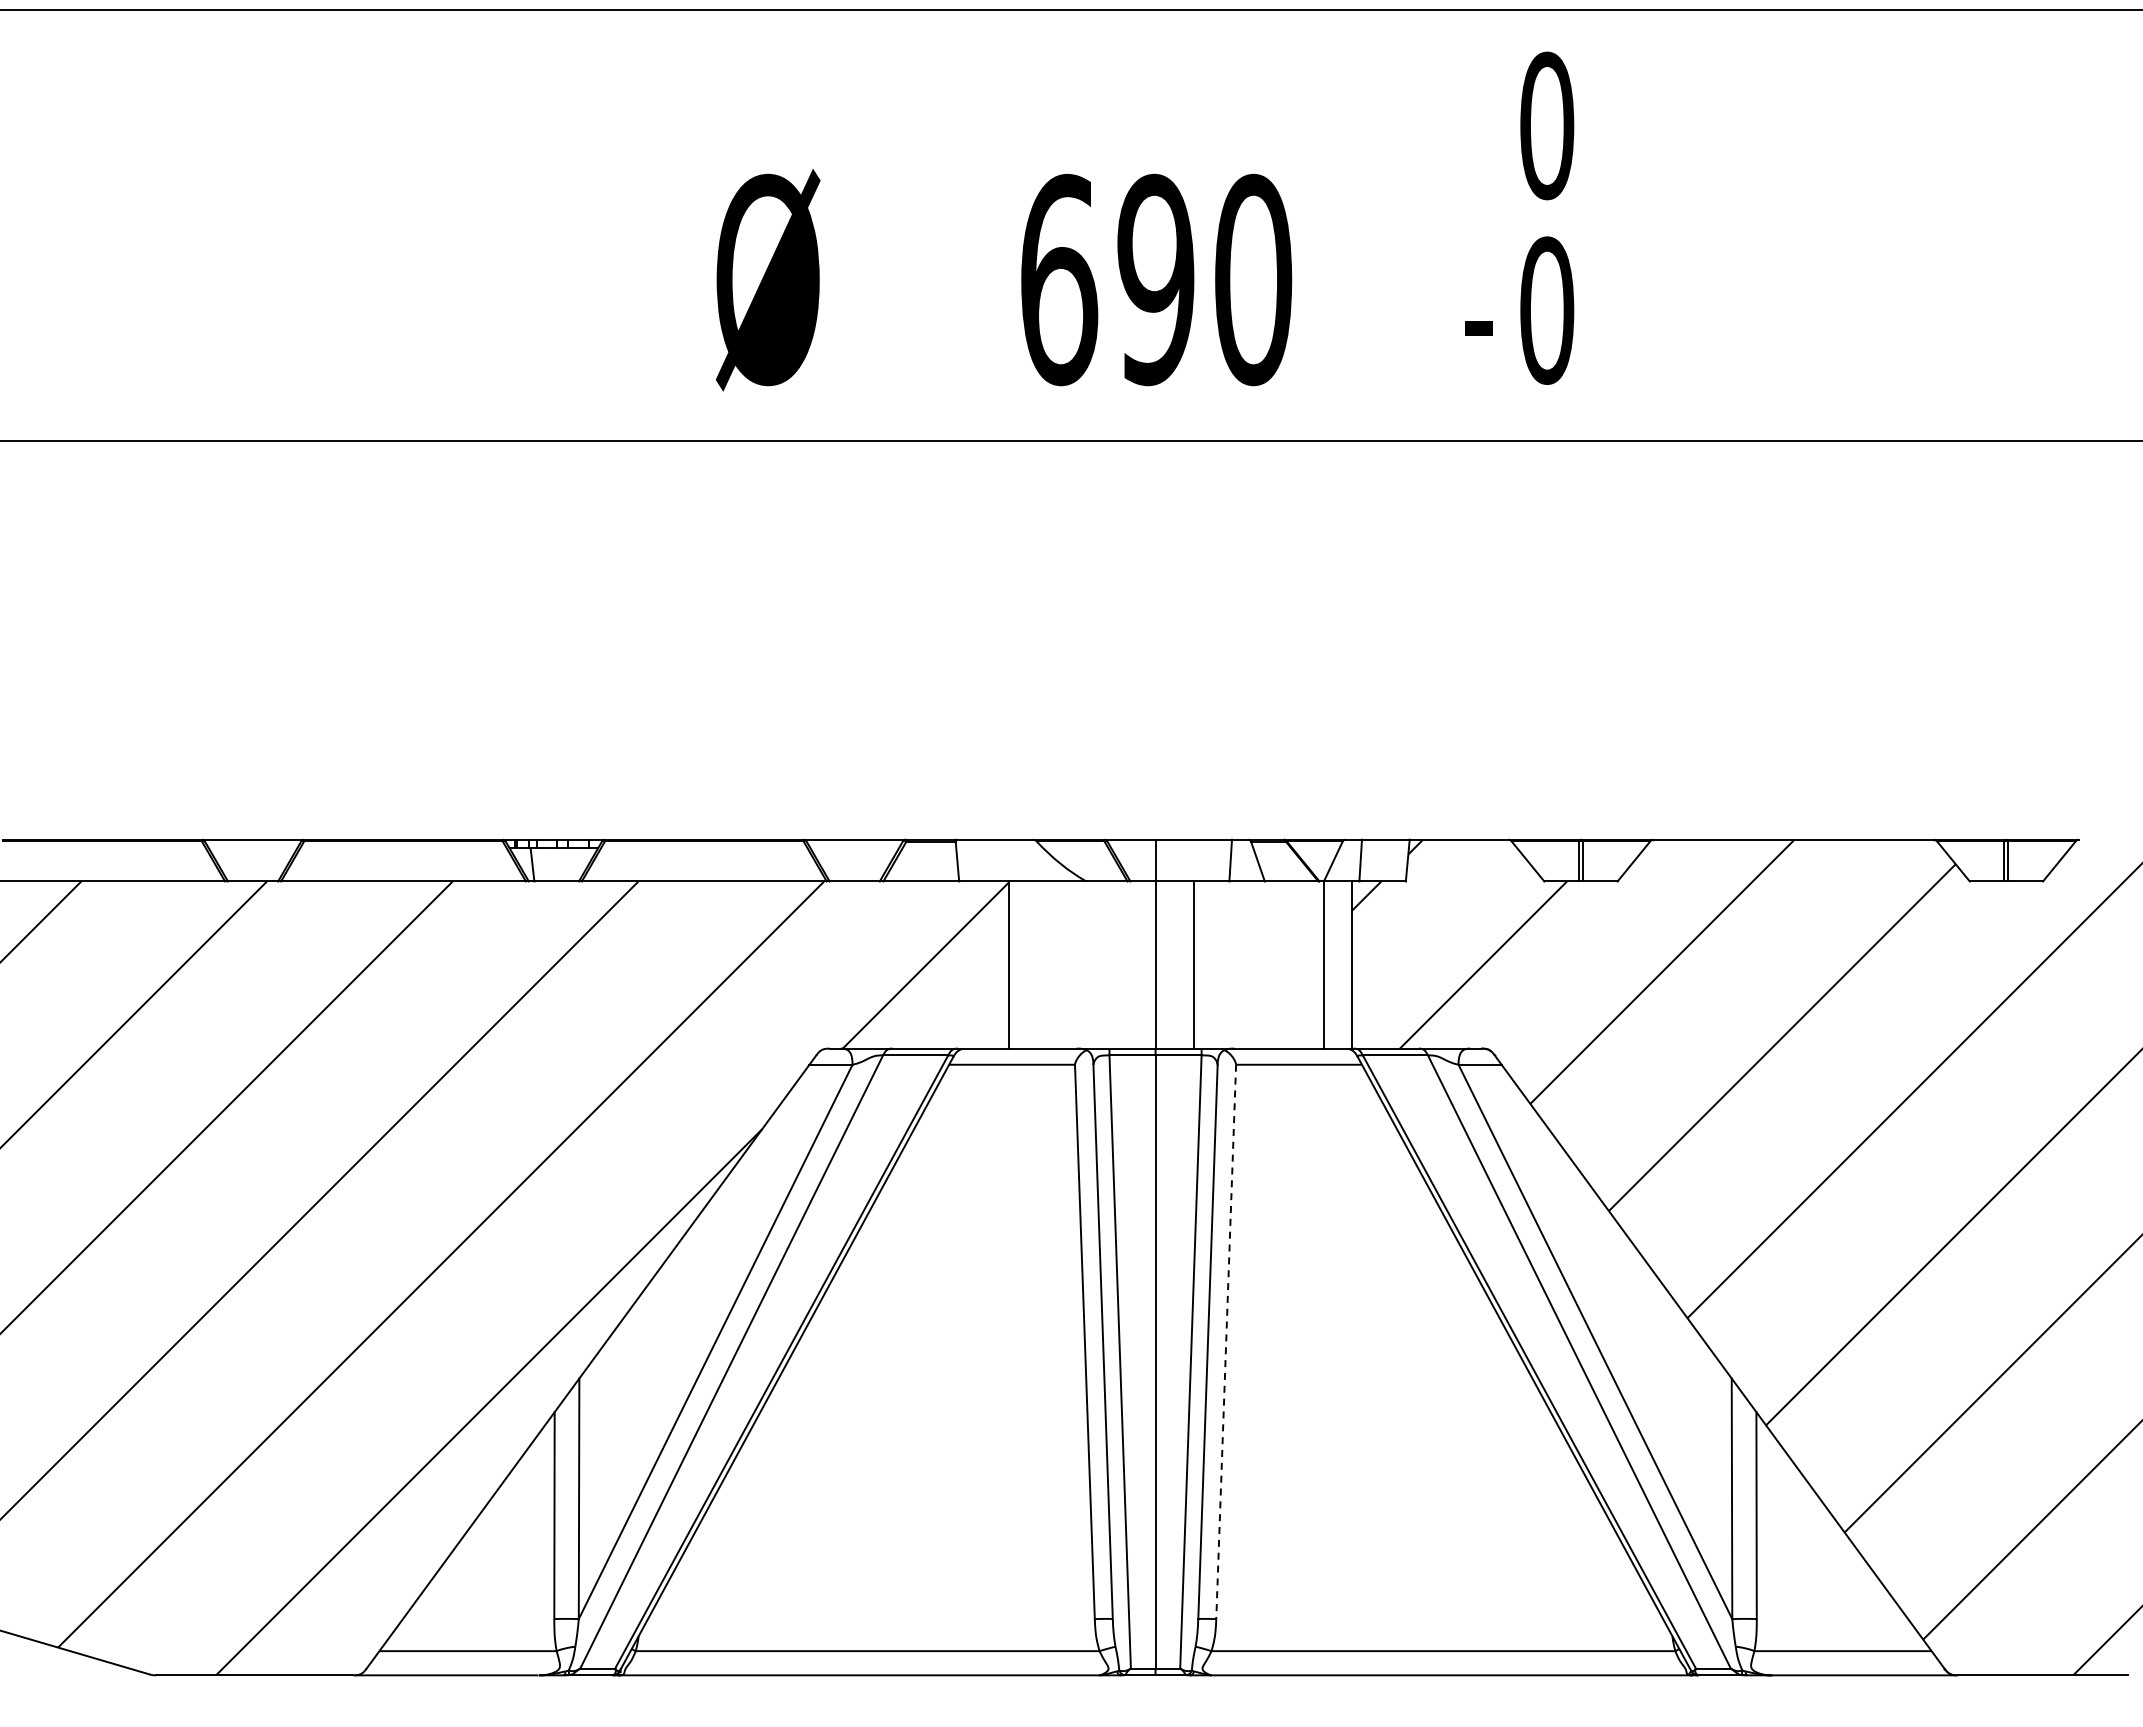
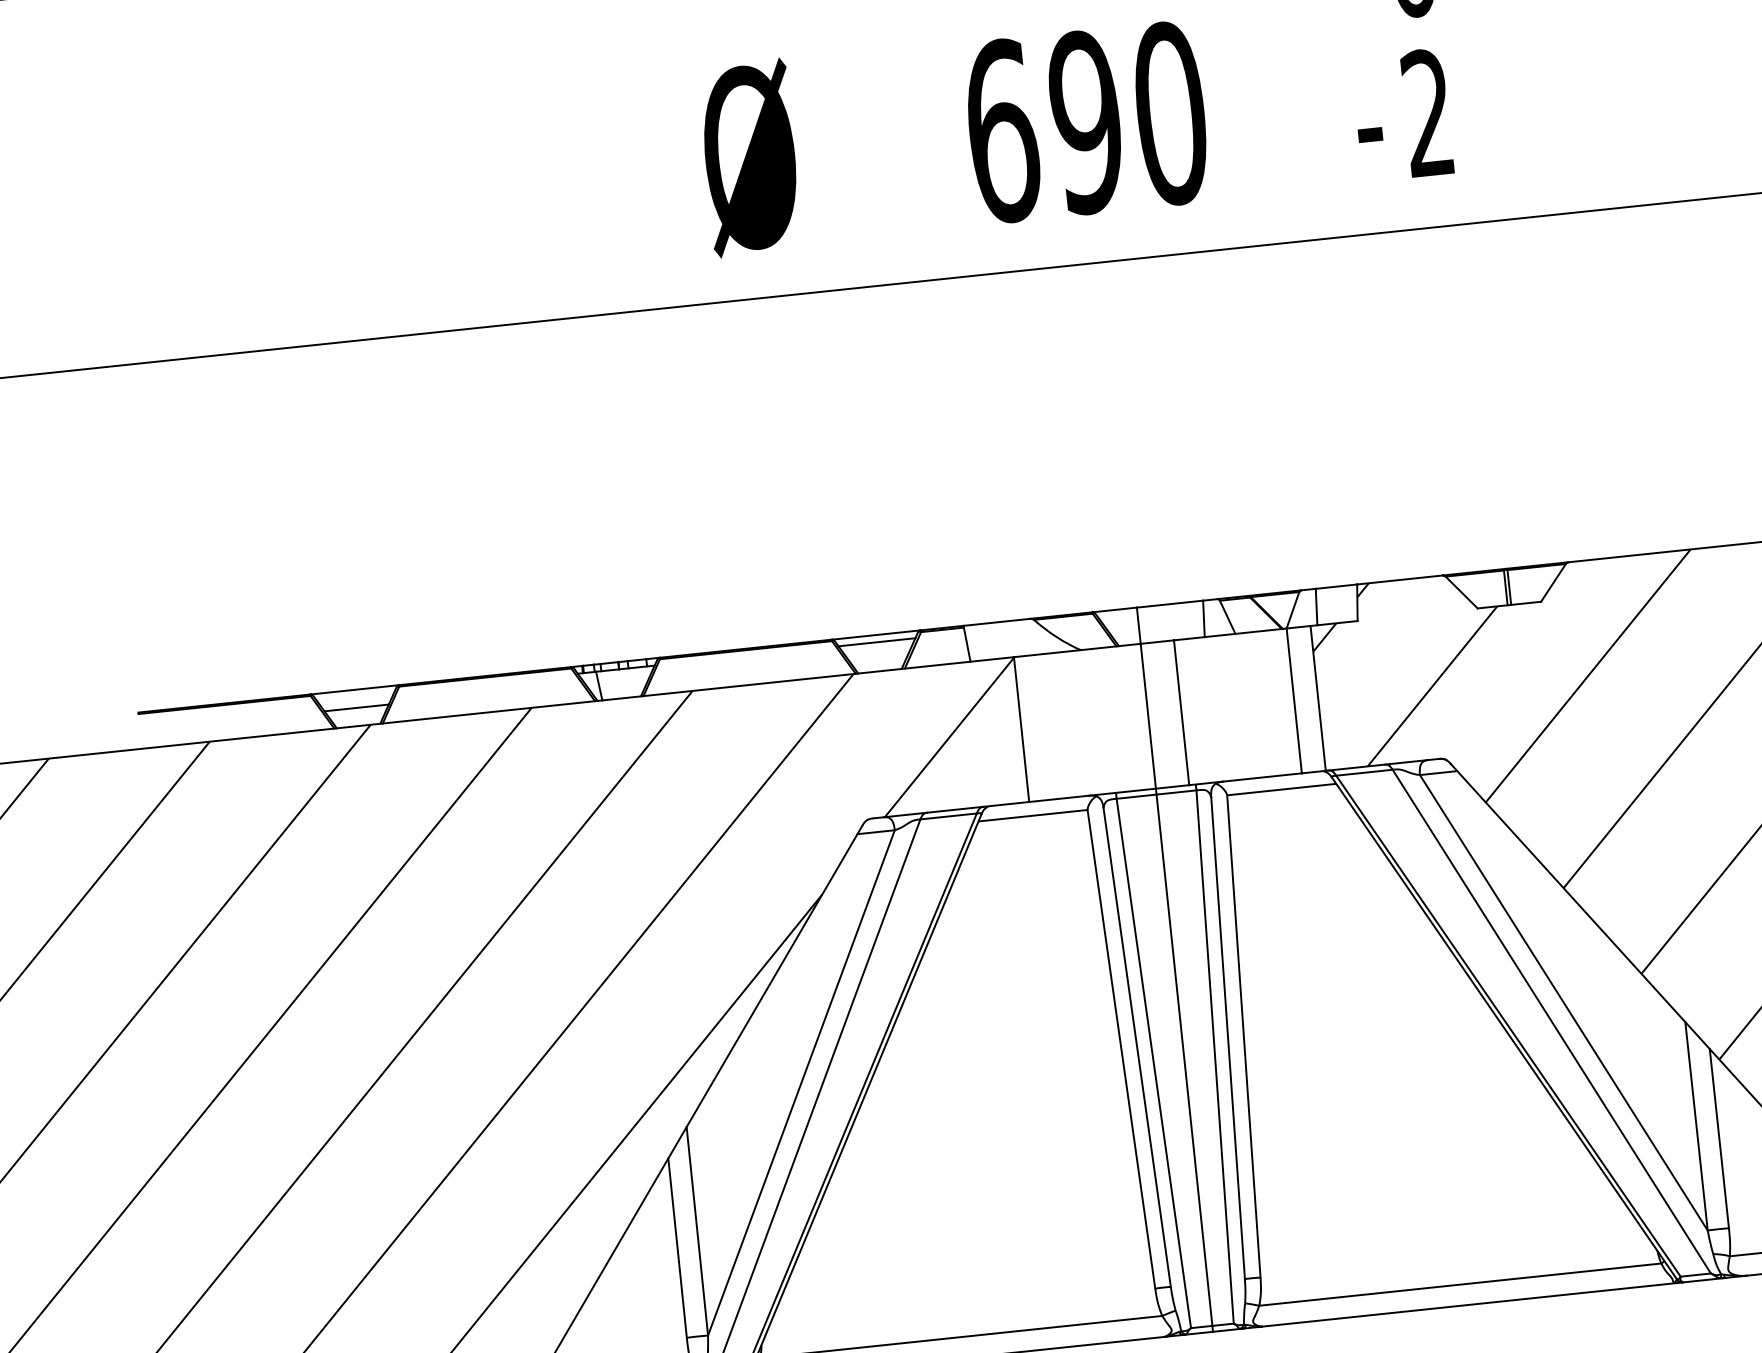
text: (1547, 310) -> (1428, 113), 0 -> 2
line: (854, 848) -> (876, 642), added
line: (252, 860) -> (356, 707), added
line: (1226, 1342) -> (1244, 1036), dashed -> solid

